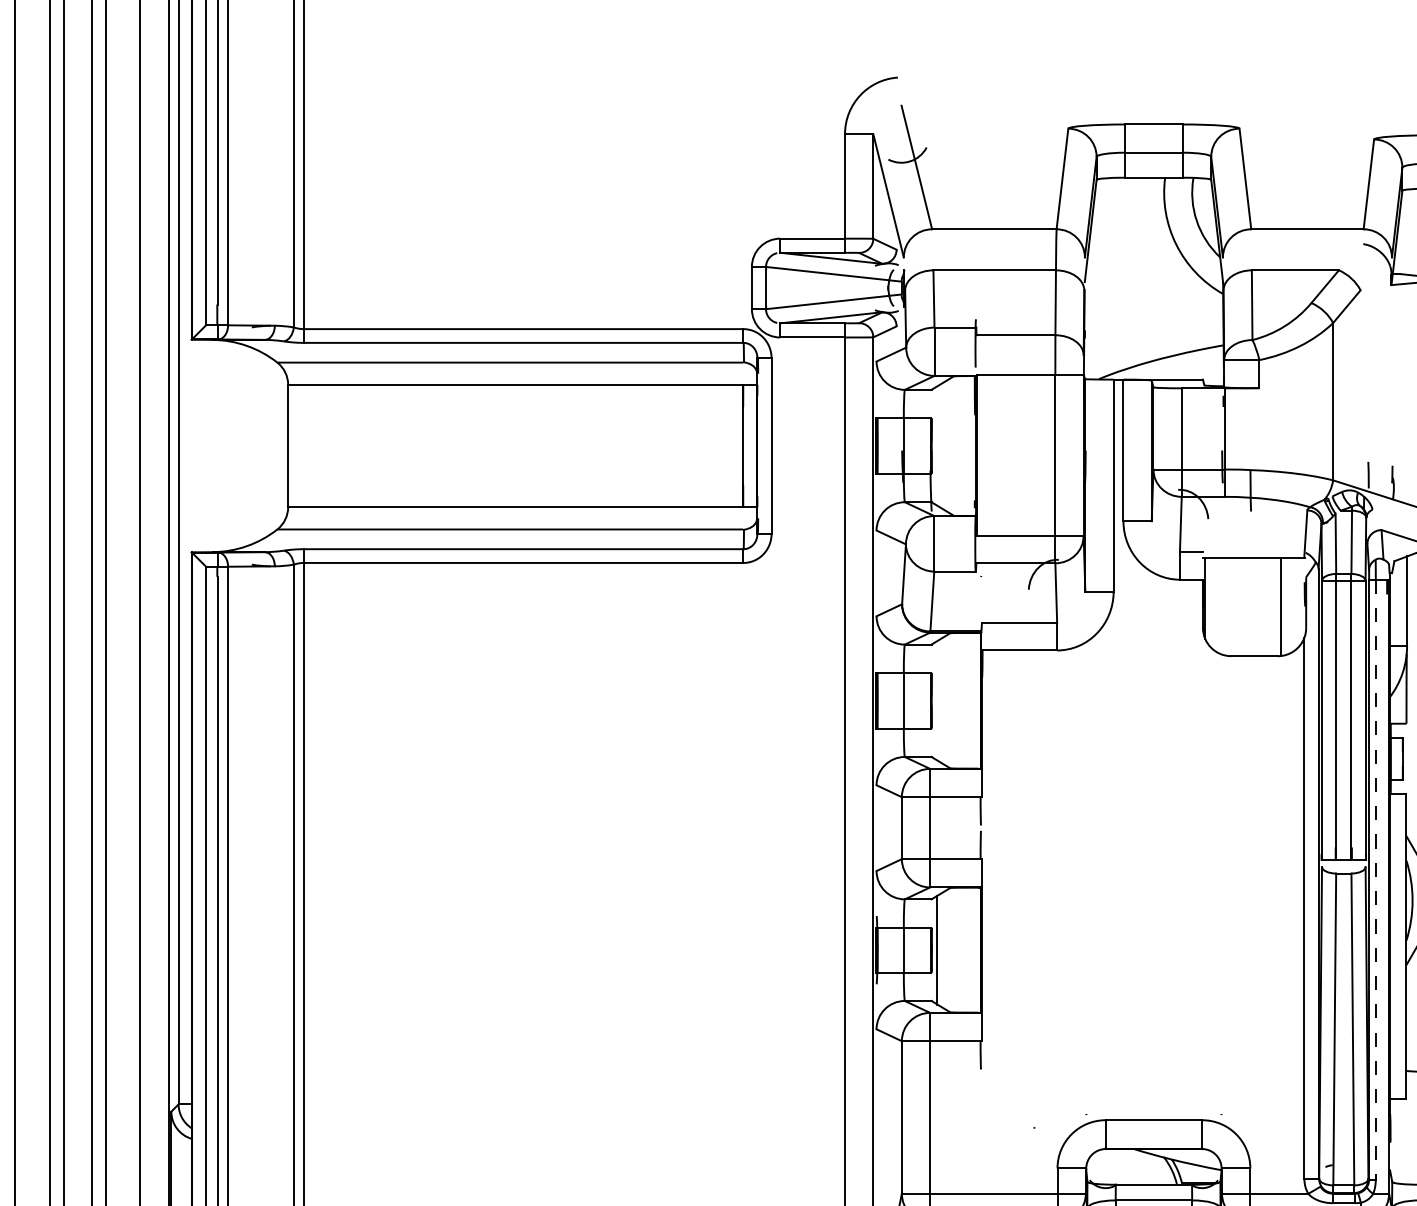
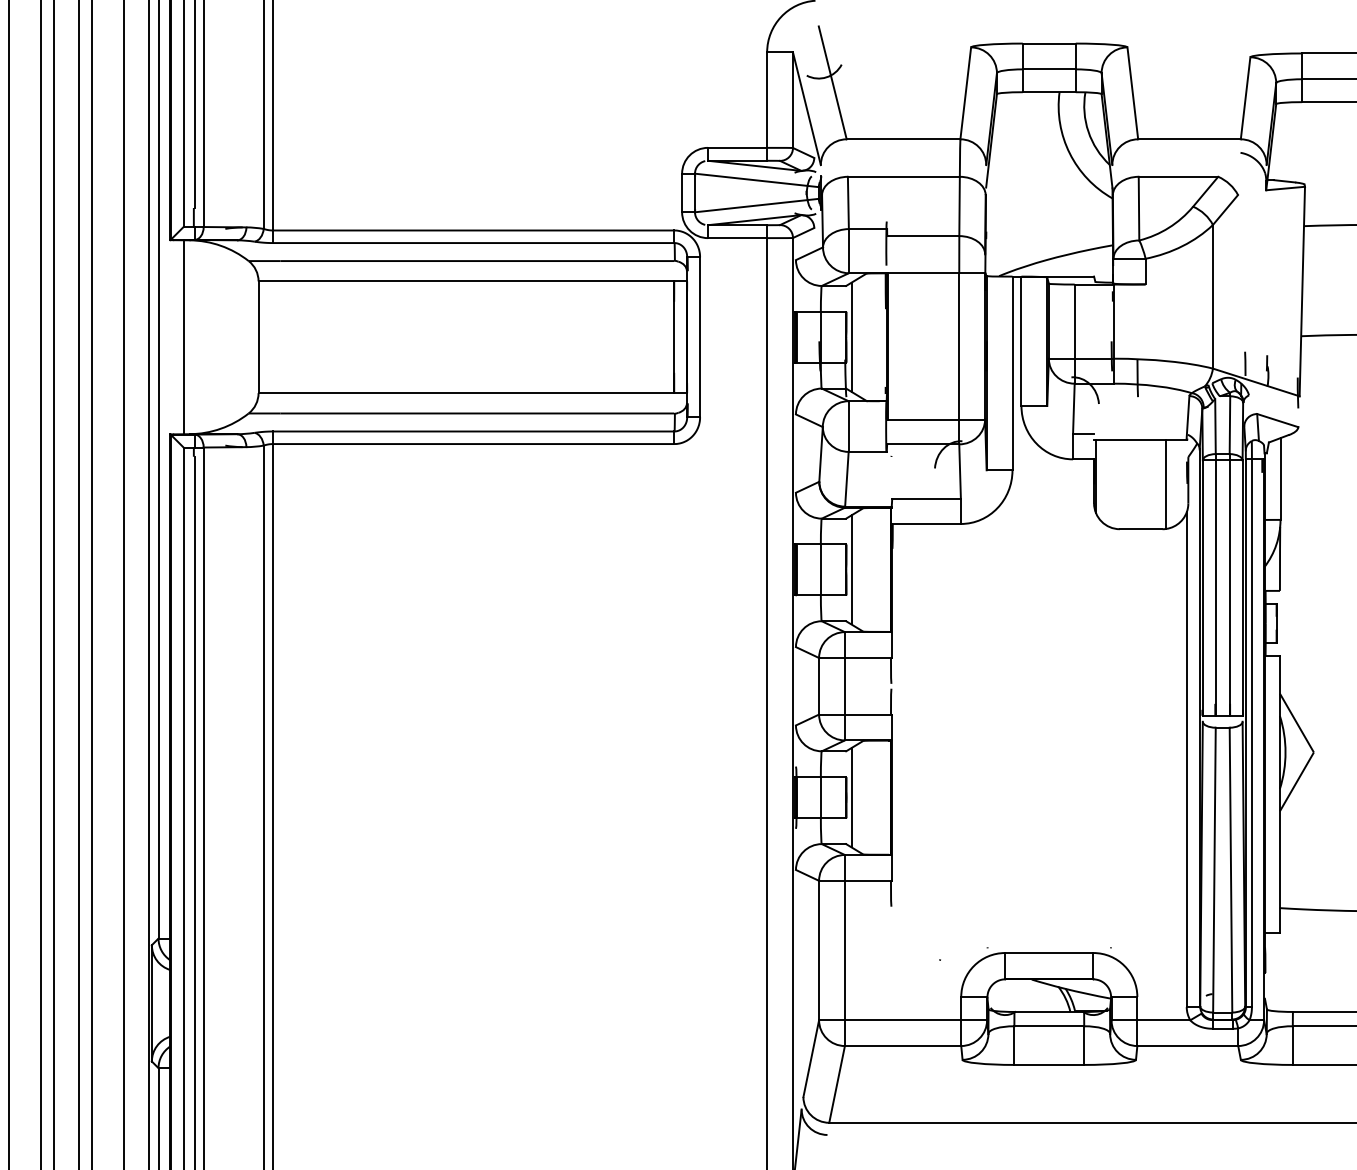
line: (937, 445) -> (851, 336), added
line: (207, 446) -> (184, 337), added
line: (937, 700) -> (851, 569), added
line: (1375, 879) -> (1251, 733), dashed -> solid

